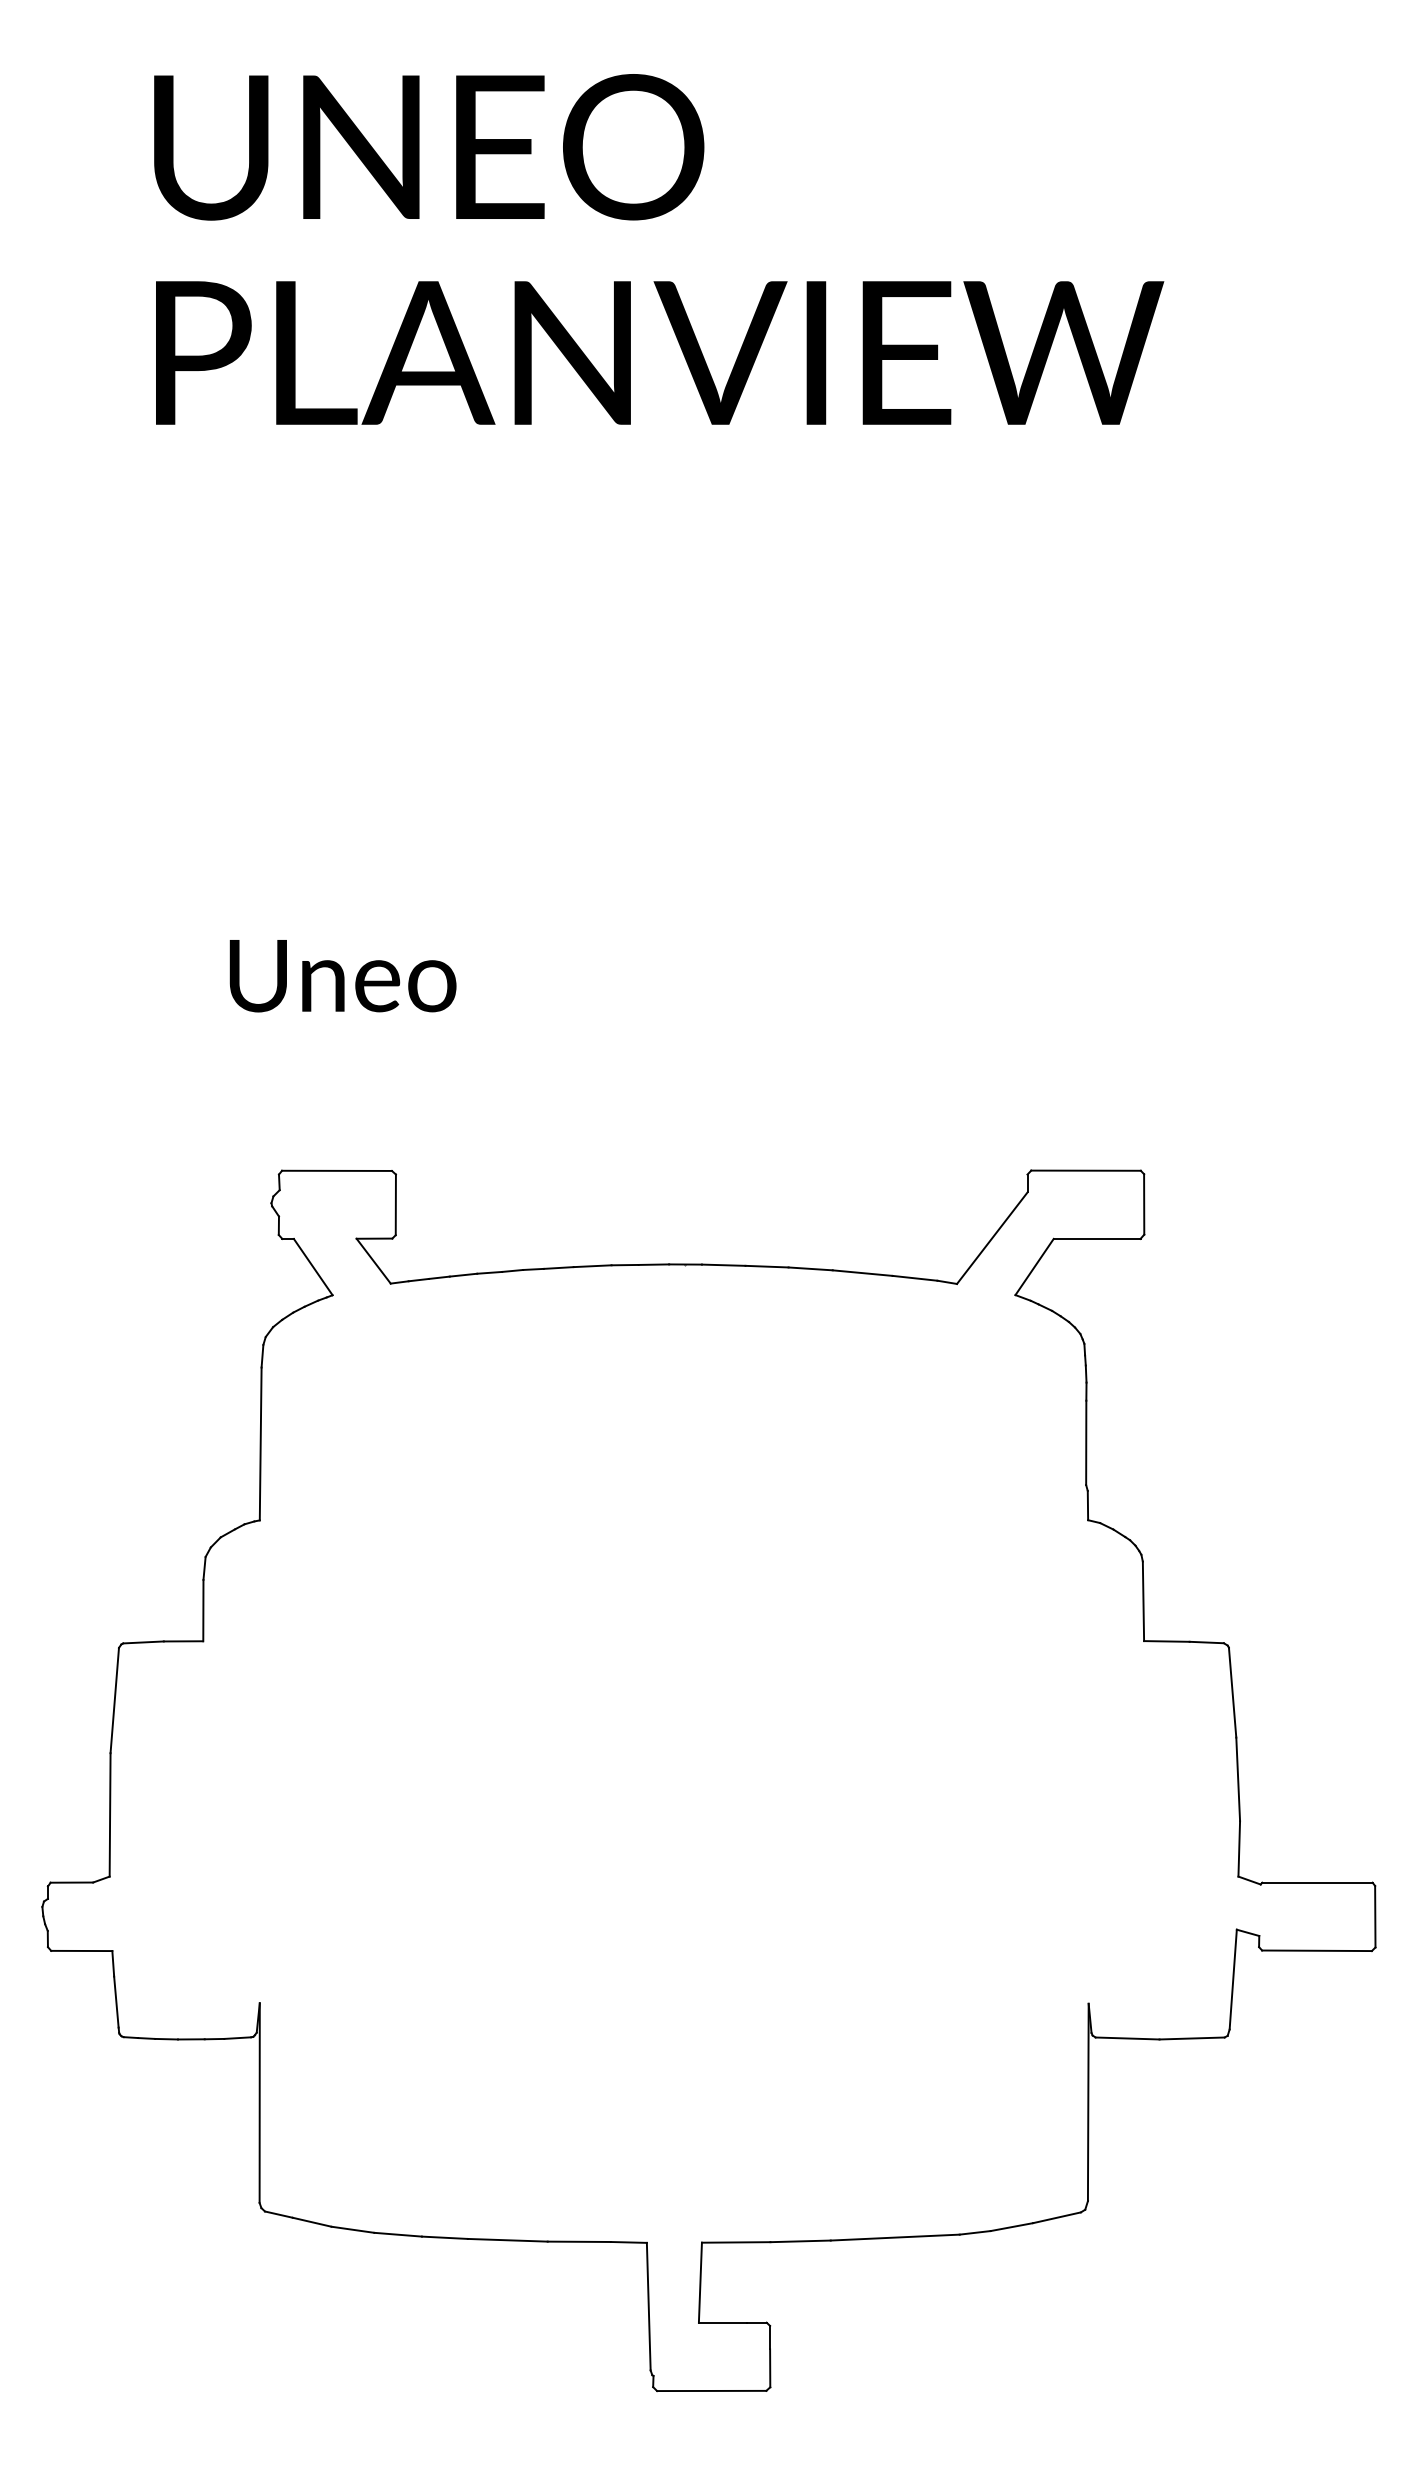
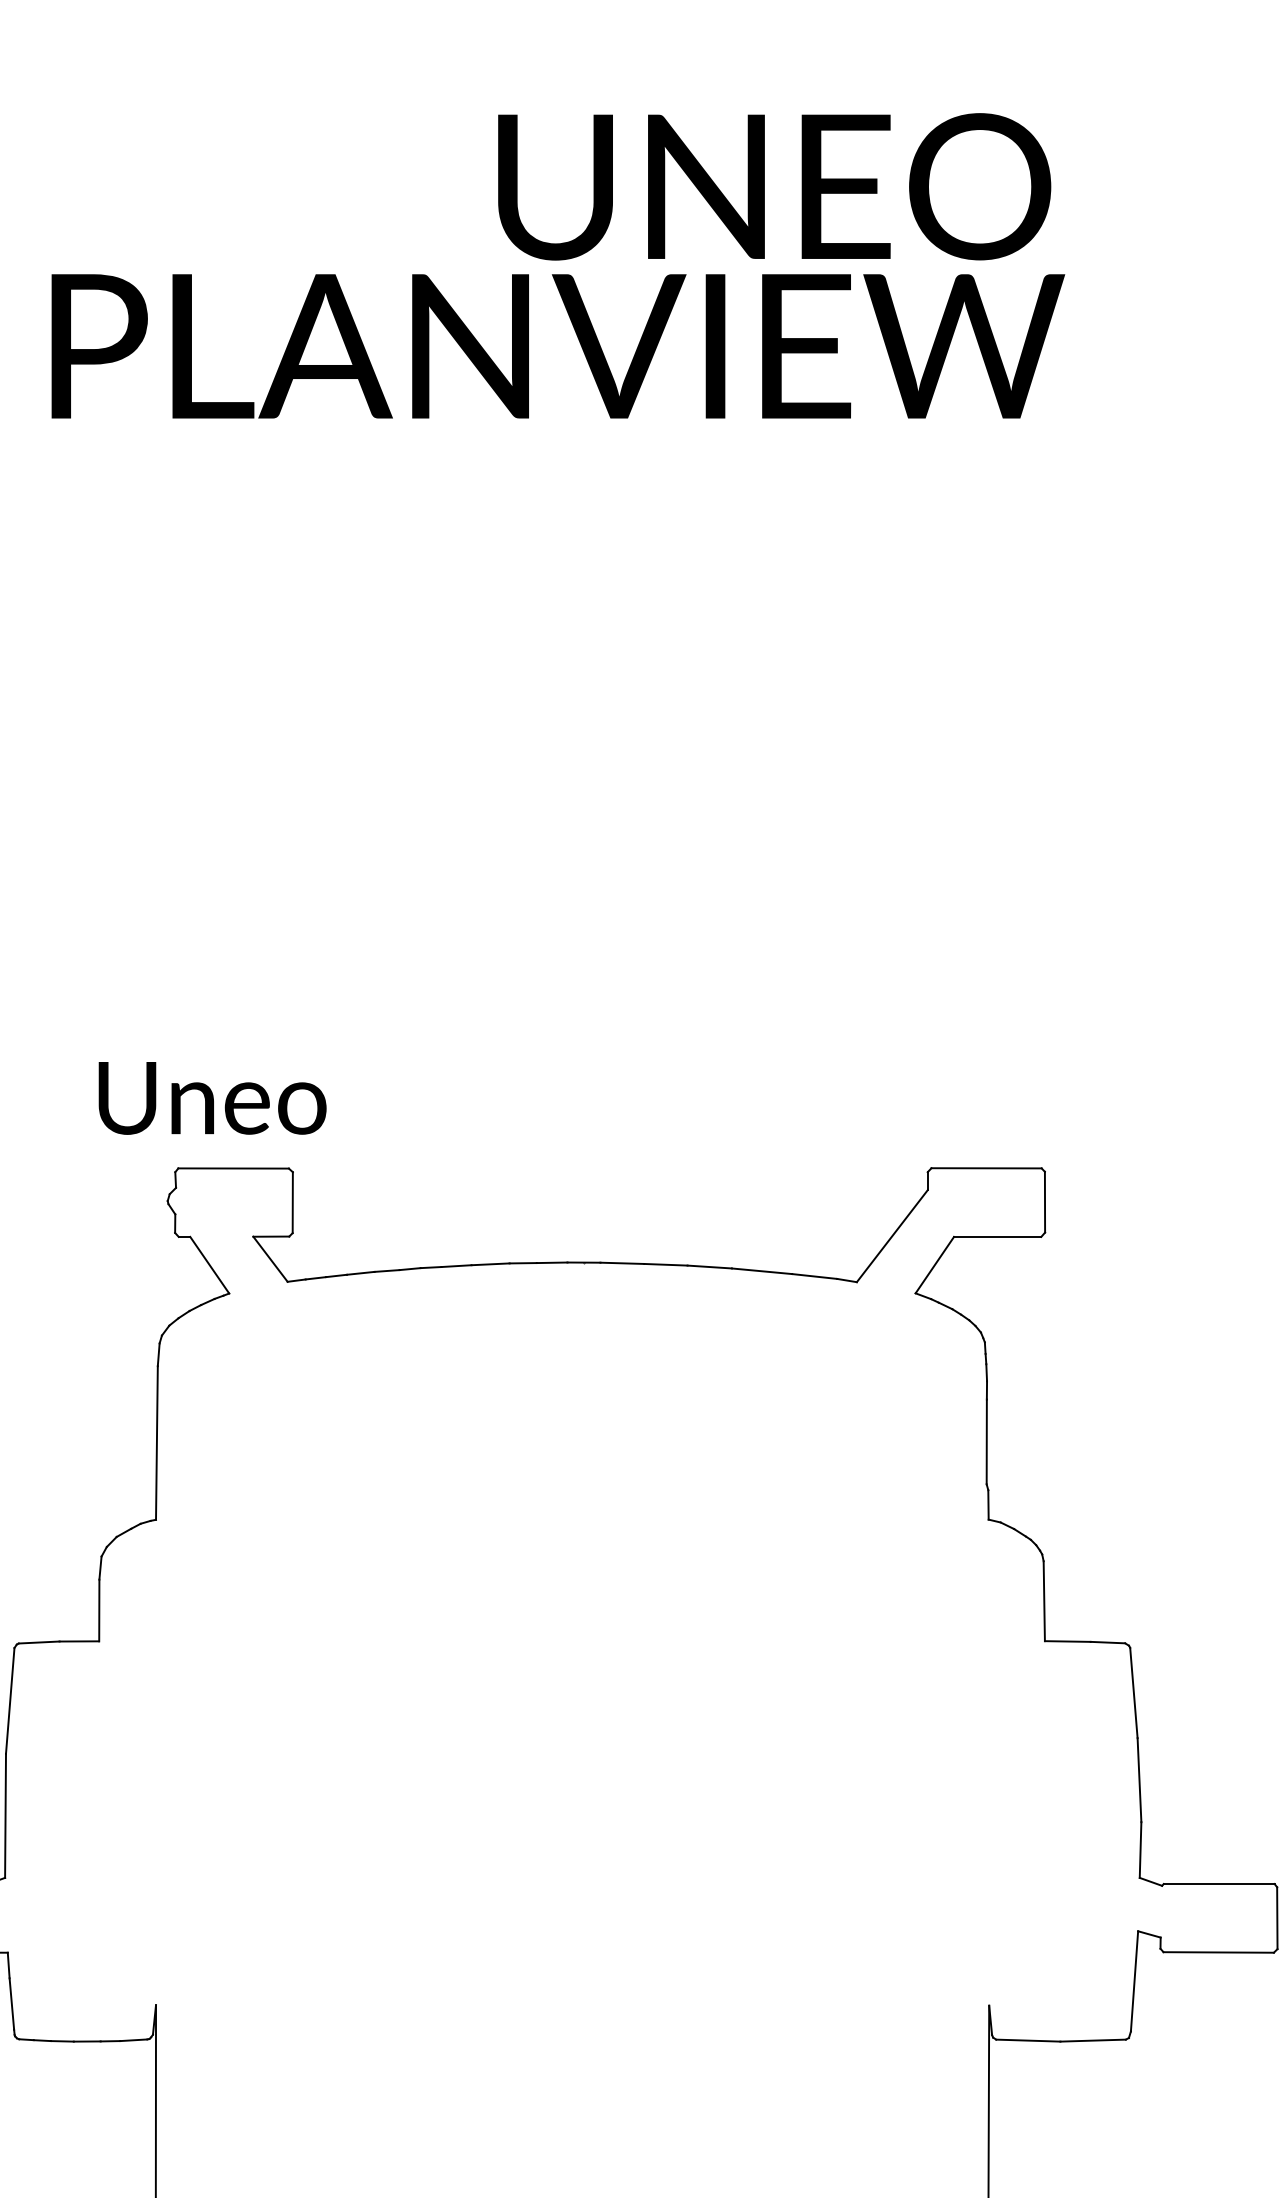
text: (429, 147) -> (774, 187), moved
text: (342, 976) -> (212, 1098), moved

